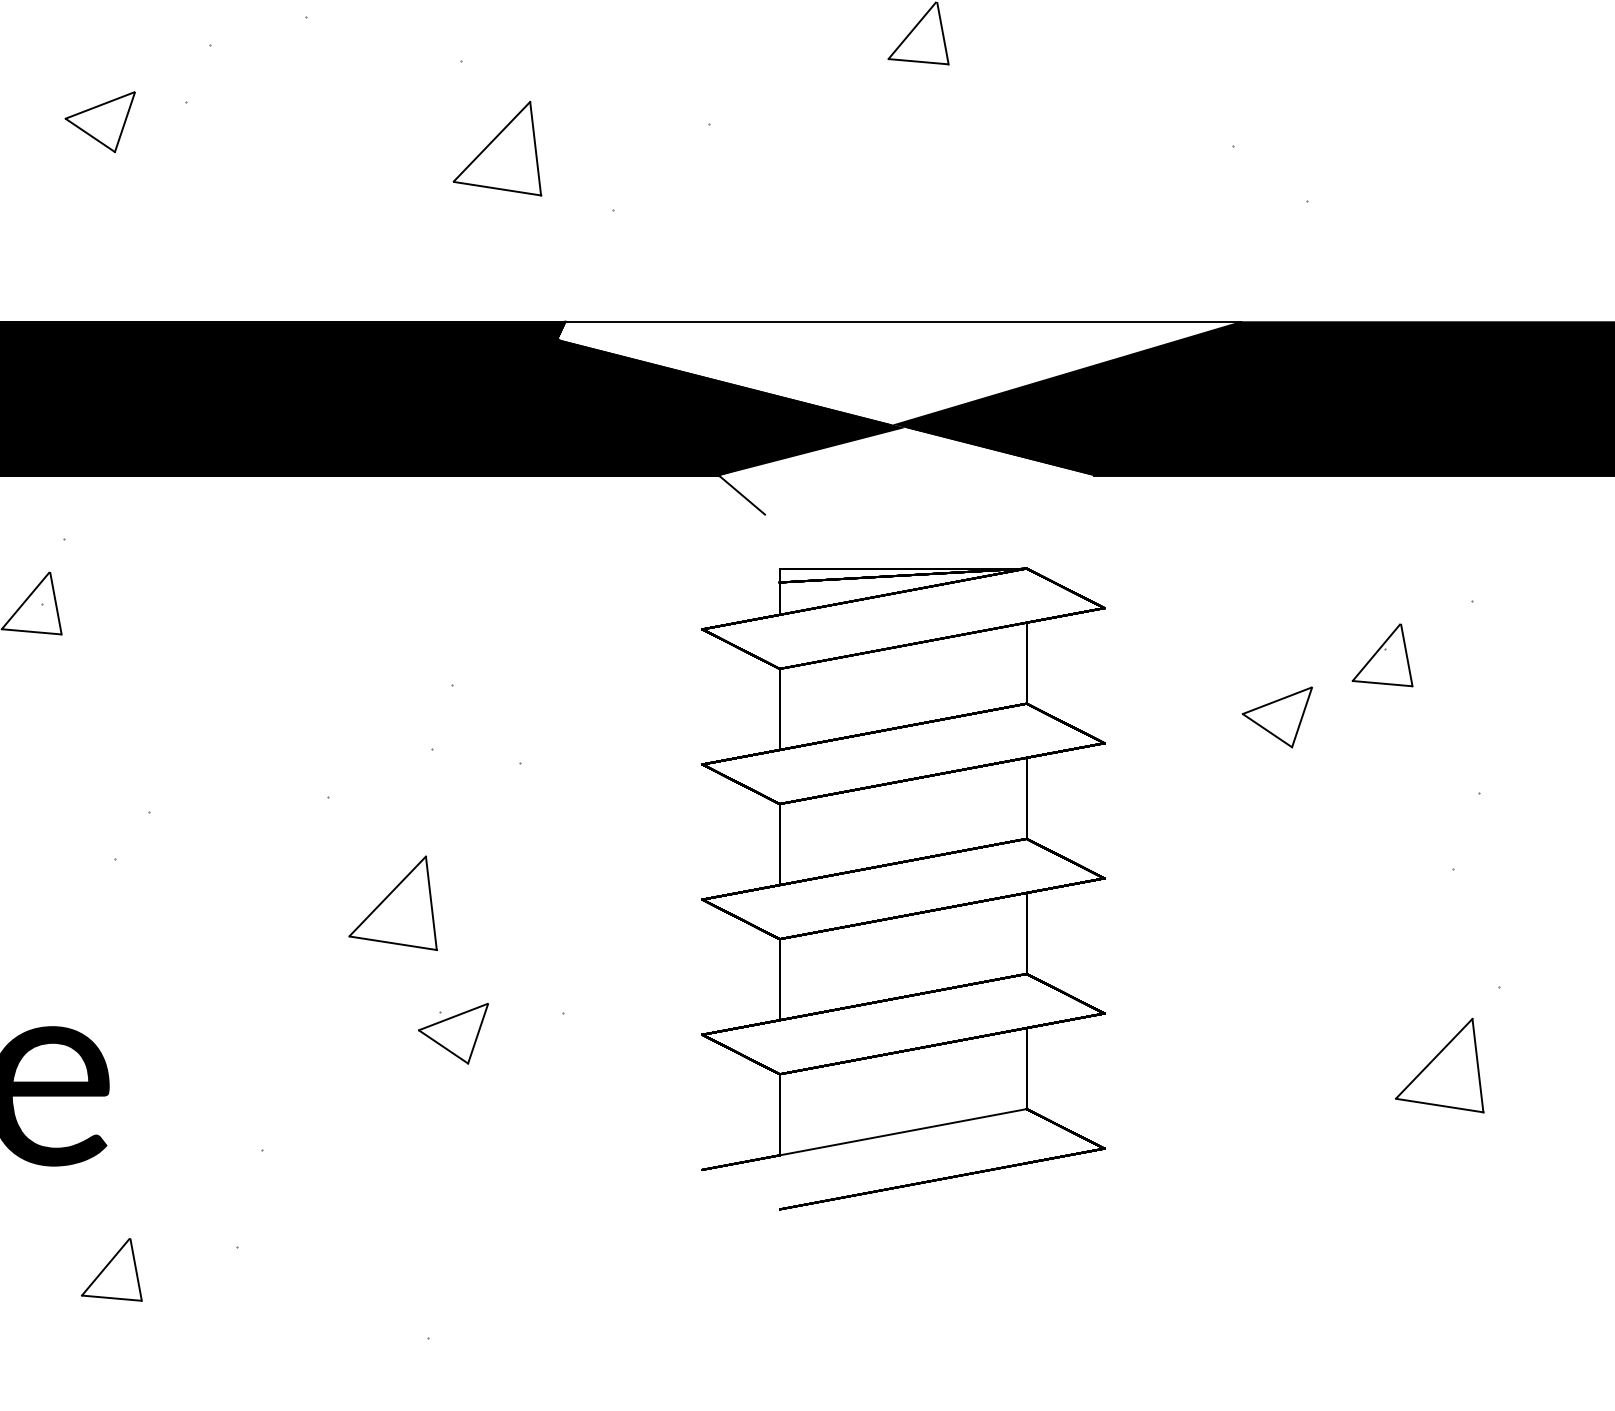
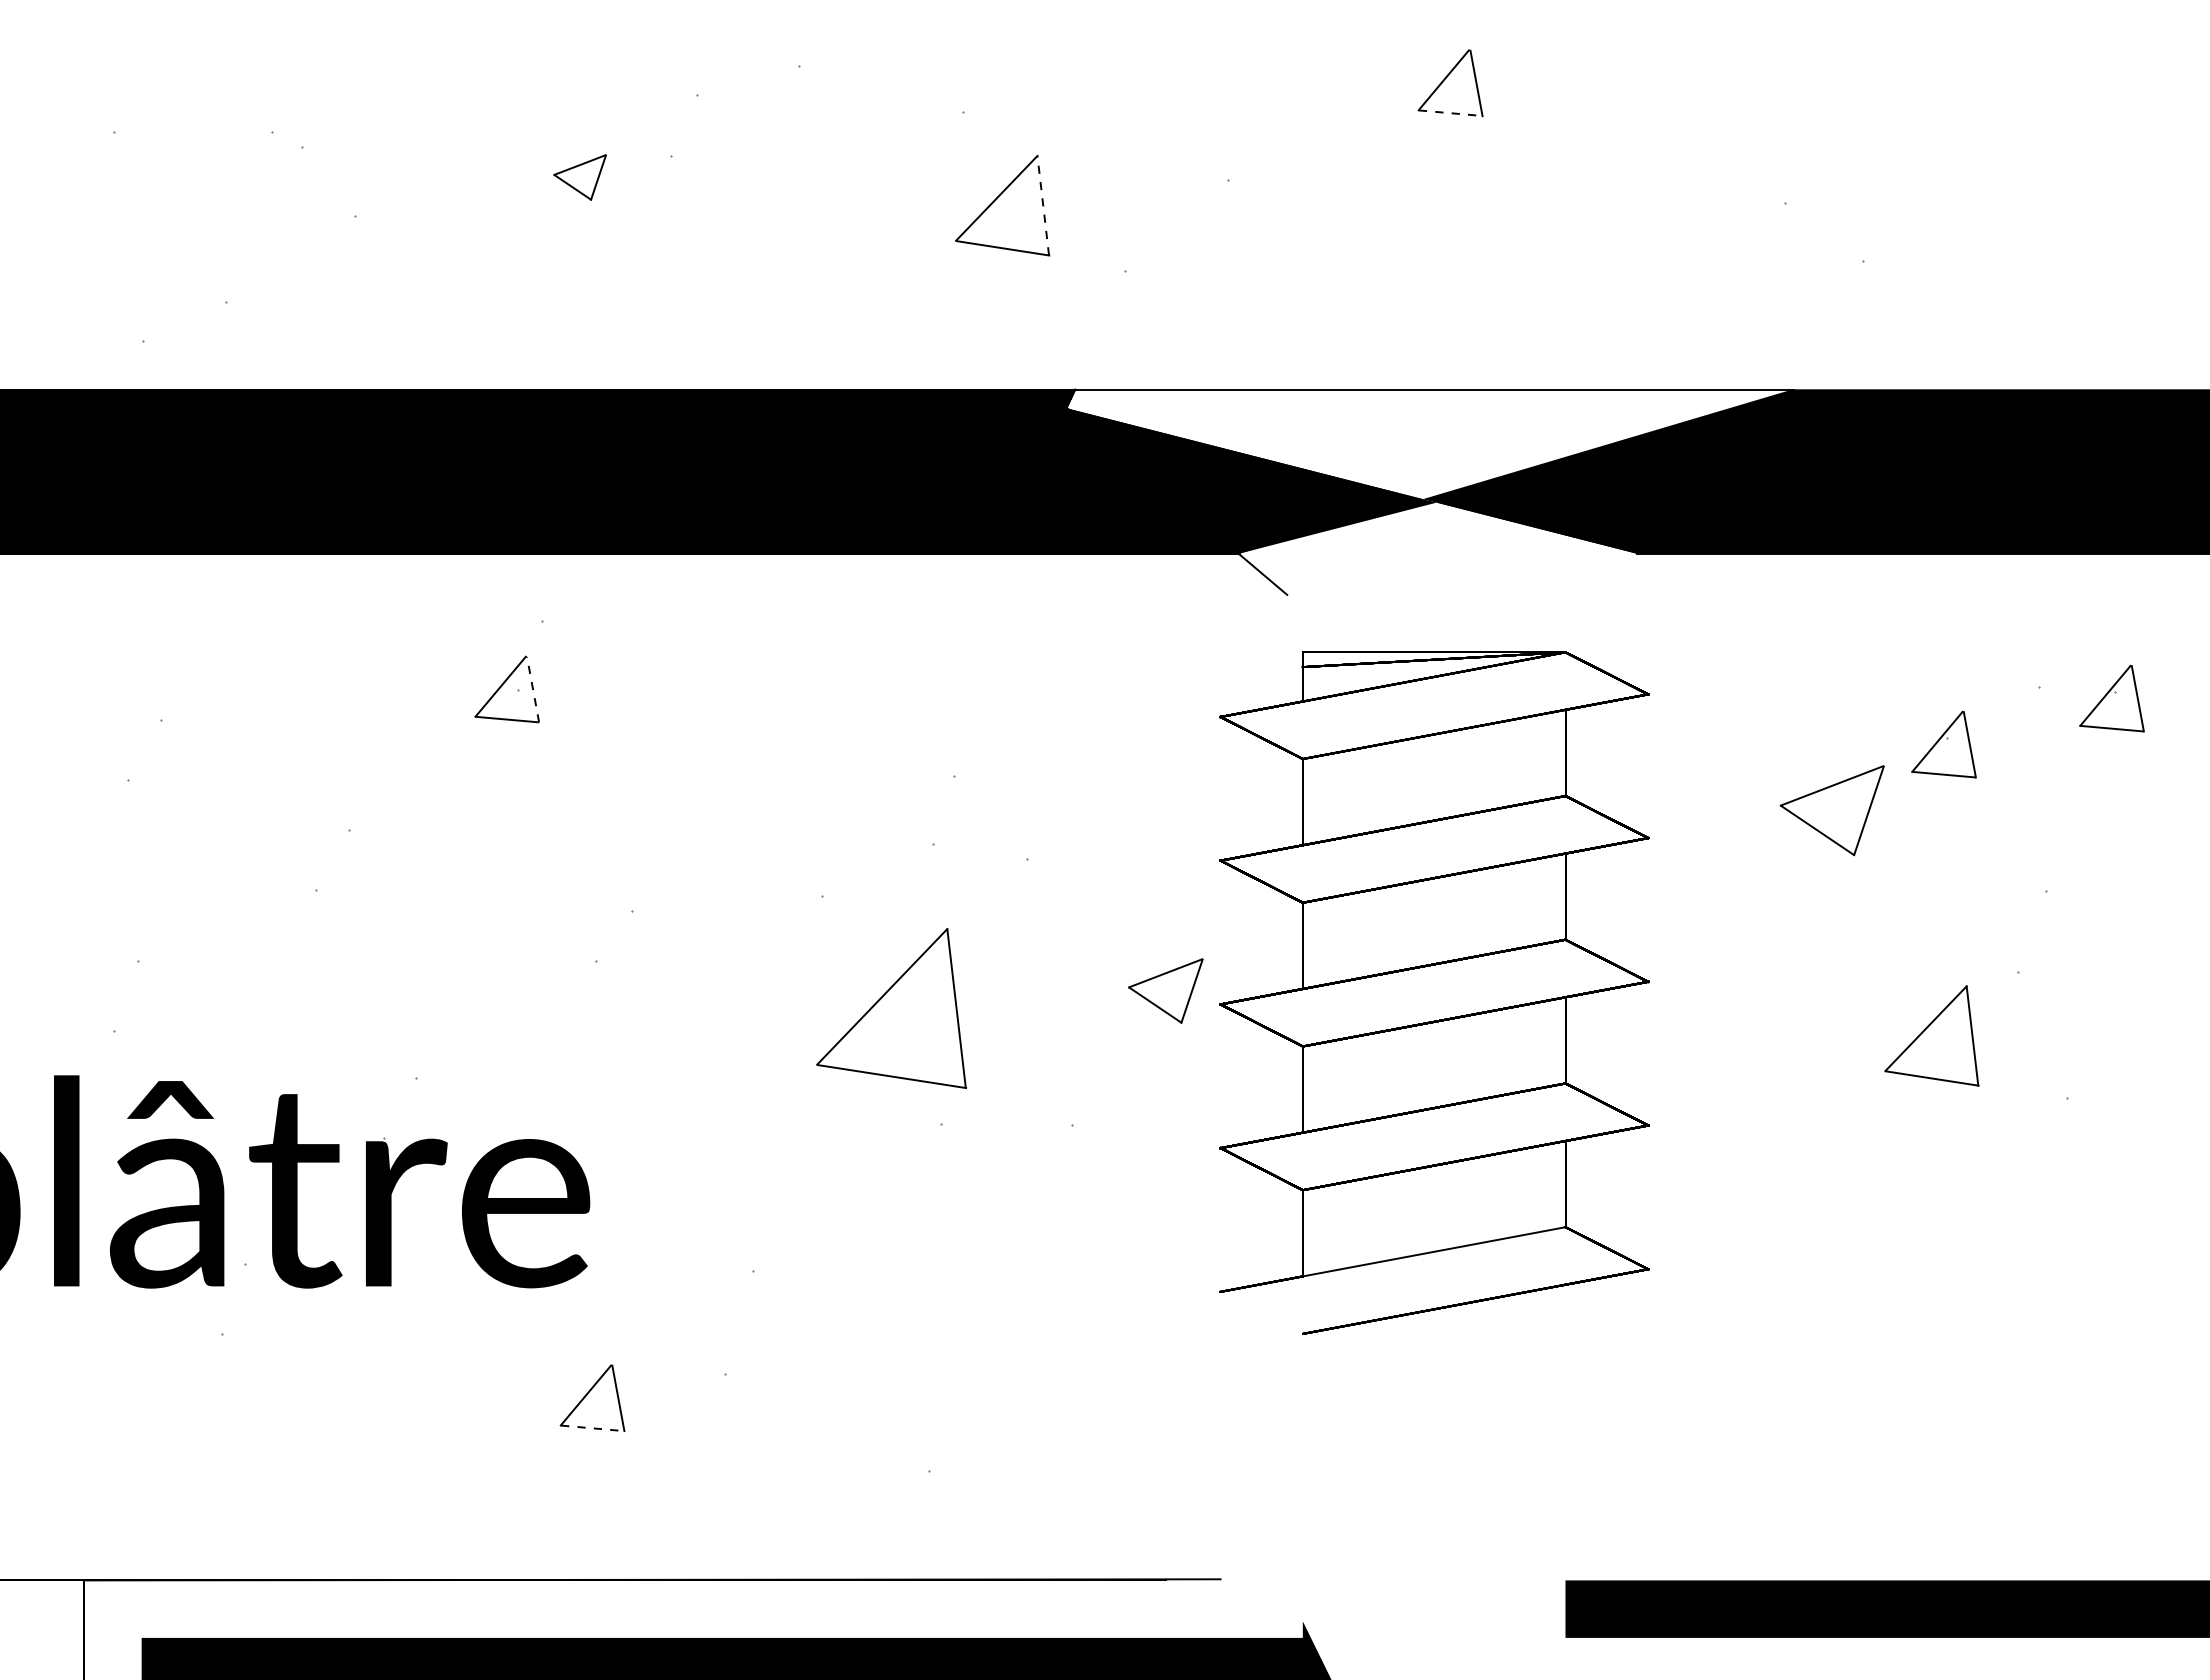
line: (918, 61) -> (1450, 113), solid -> dashed
part: (99, 122) -> (579, 177), size x0.7
line: (535, 148) -> (1043, 205), solid -> dashed
line: (56, 603) -> (533, 689), solid -> dashed
part: (1540, 612) -> (2111, 698), added
part: (1276, 717) -> (1831, 810), size x1.4
part: (392, 902) -> (891, 1007), size x1.6
part: (453, 1033) -> (1165, 990), moved
part: (1439, 1065) -> (1931, 1035), moved
line: (111, 1298) -> (592, 1428), solid -> dashed

